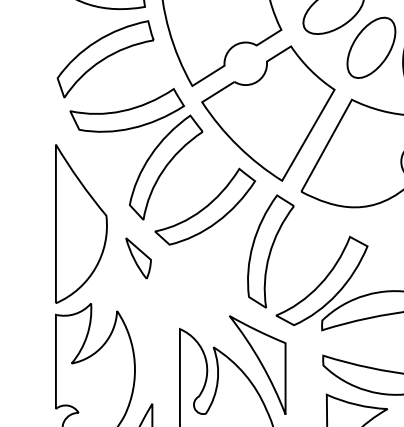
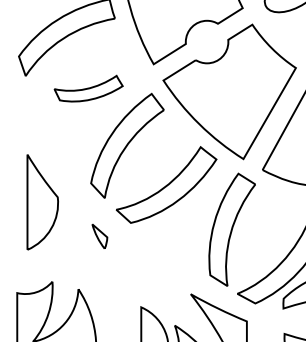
part: (127, 110) -> (88, 88), size x0.6
part: (81, 223) -> (42, 201), size x0.6
part: (138, 257) -> (99, 235), size x0.6

